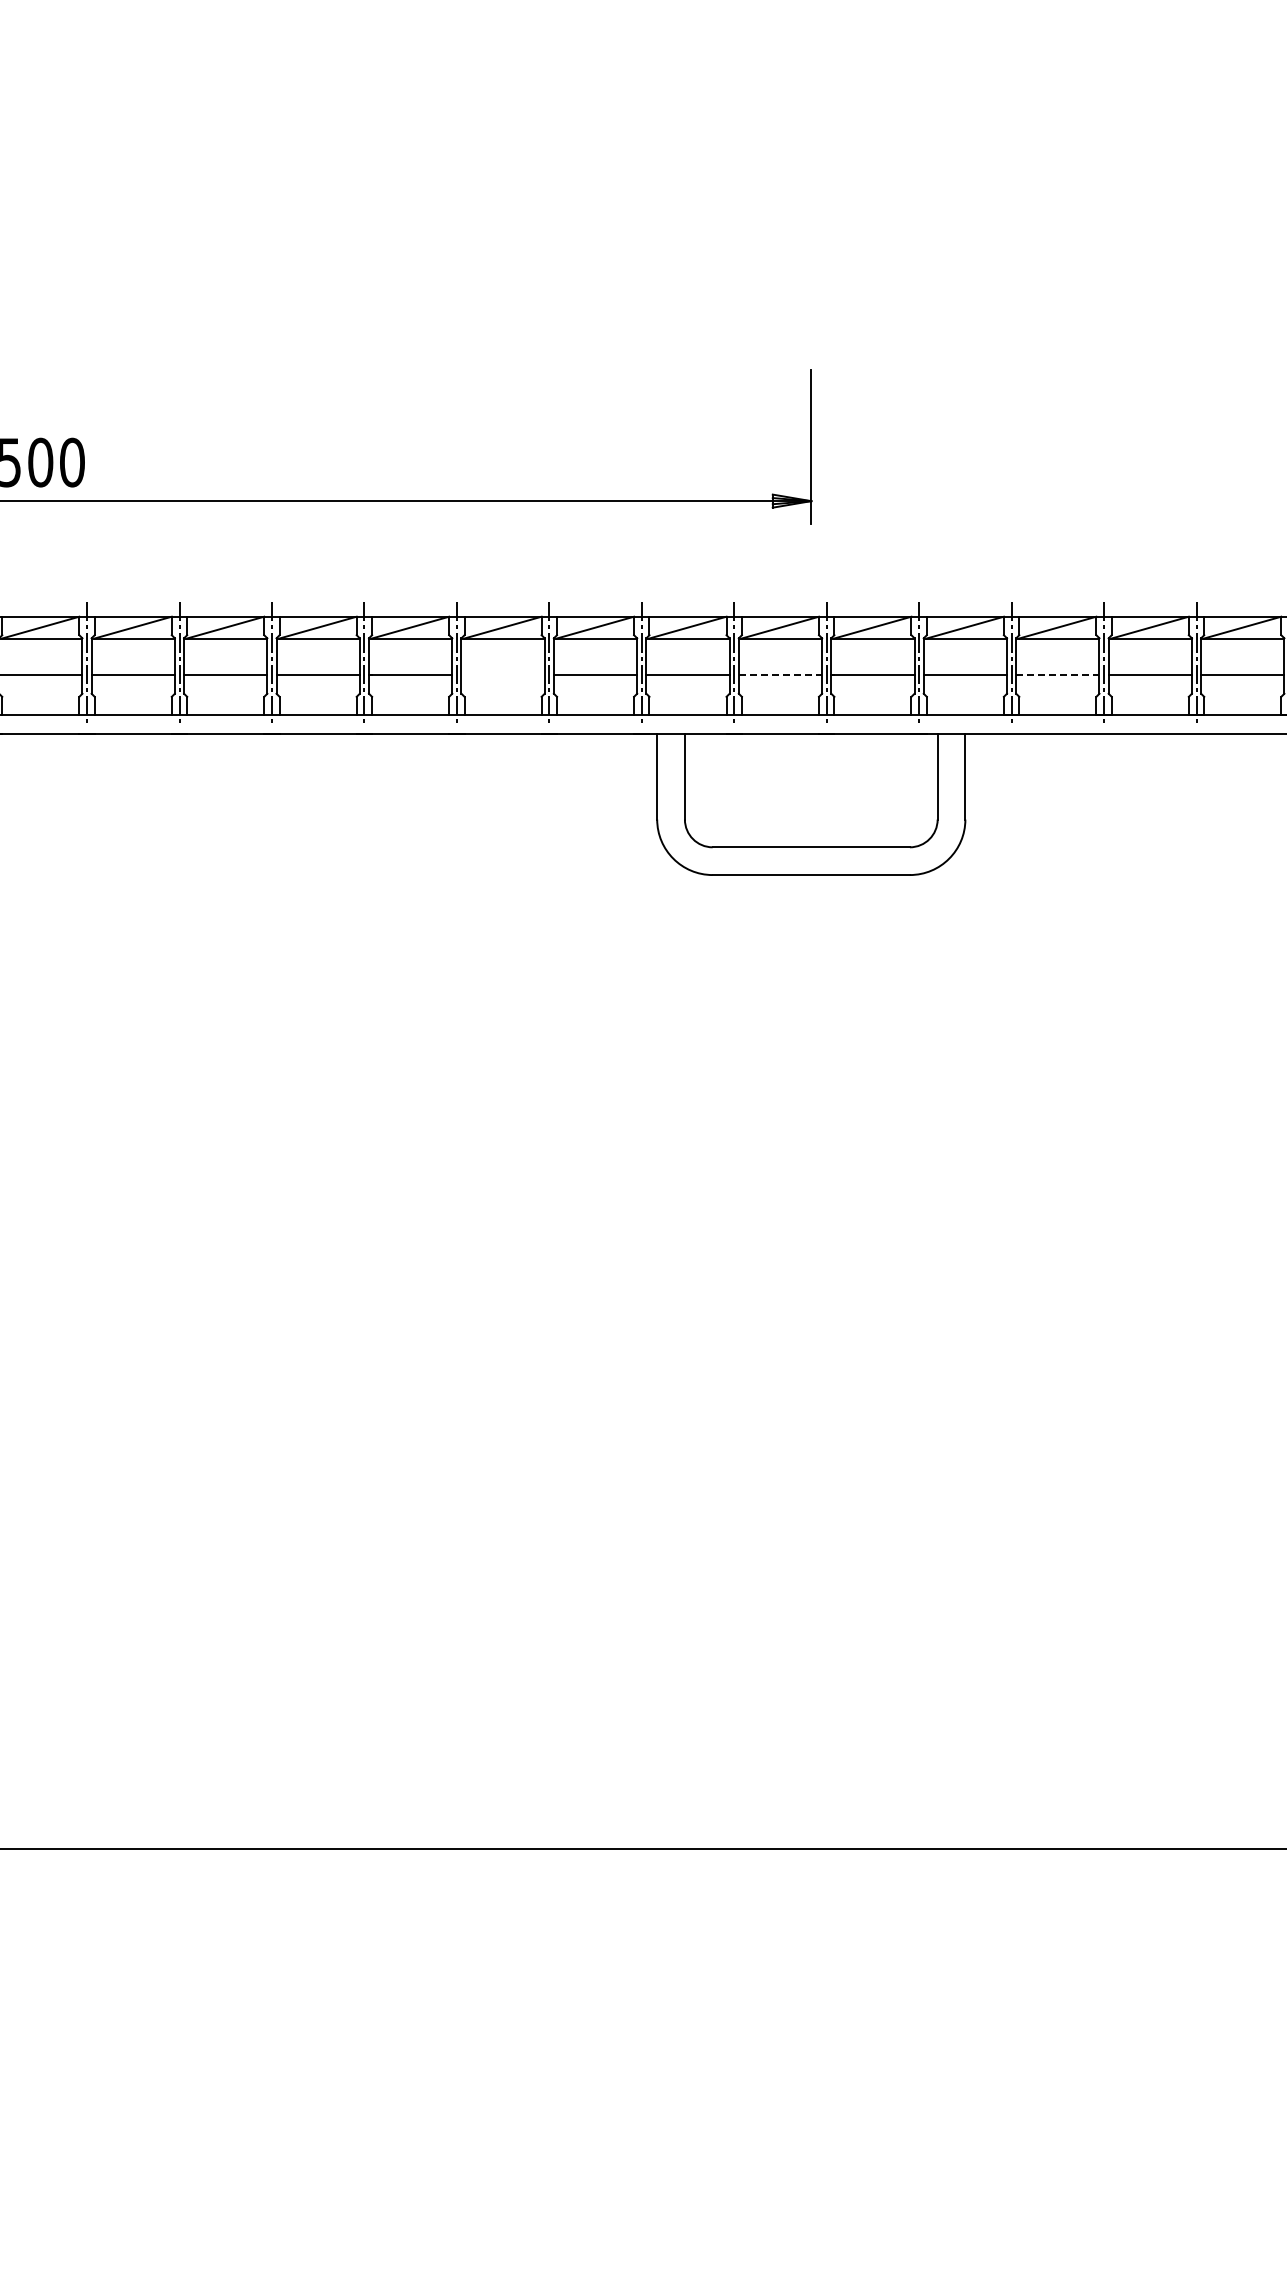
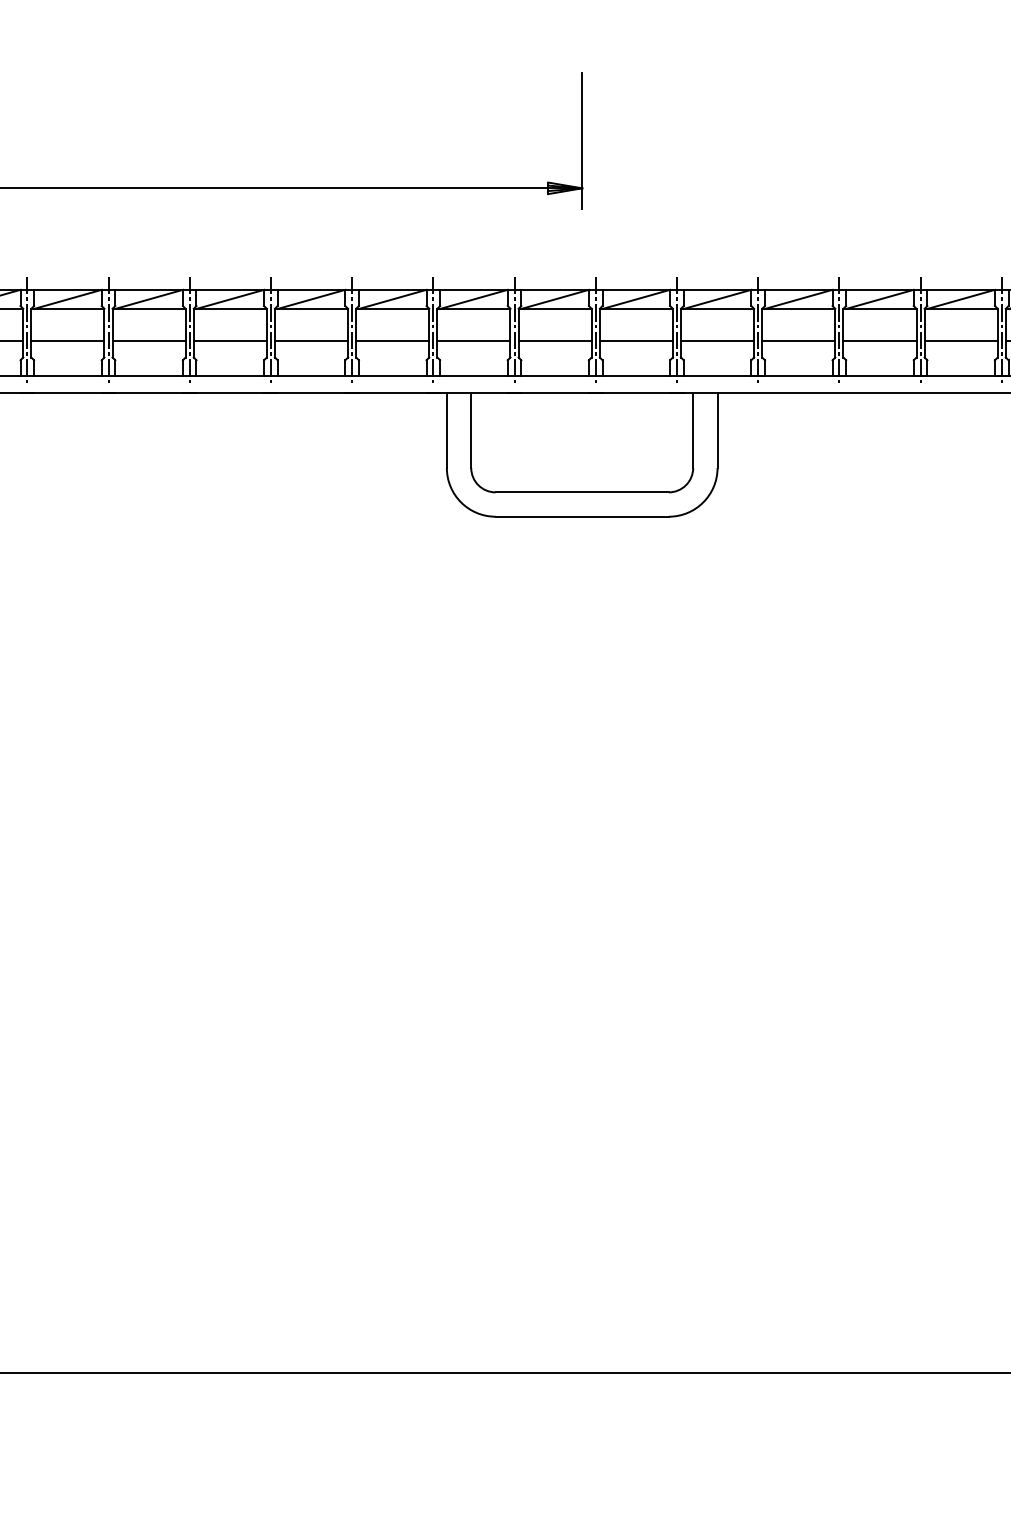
line: (502, 675) -> (311, 341), added
line: (780, 675) -> (555, 341), dashed -> solid
line: (1057, 675) -> (798, 341), dashed -> solid

